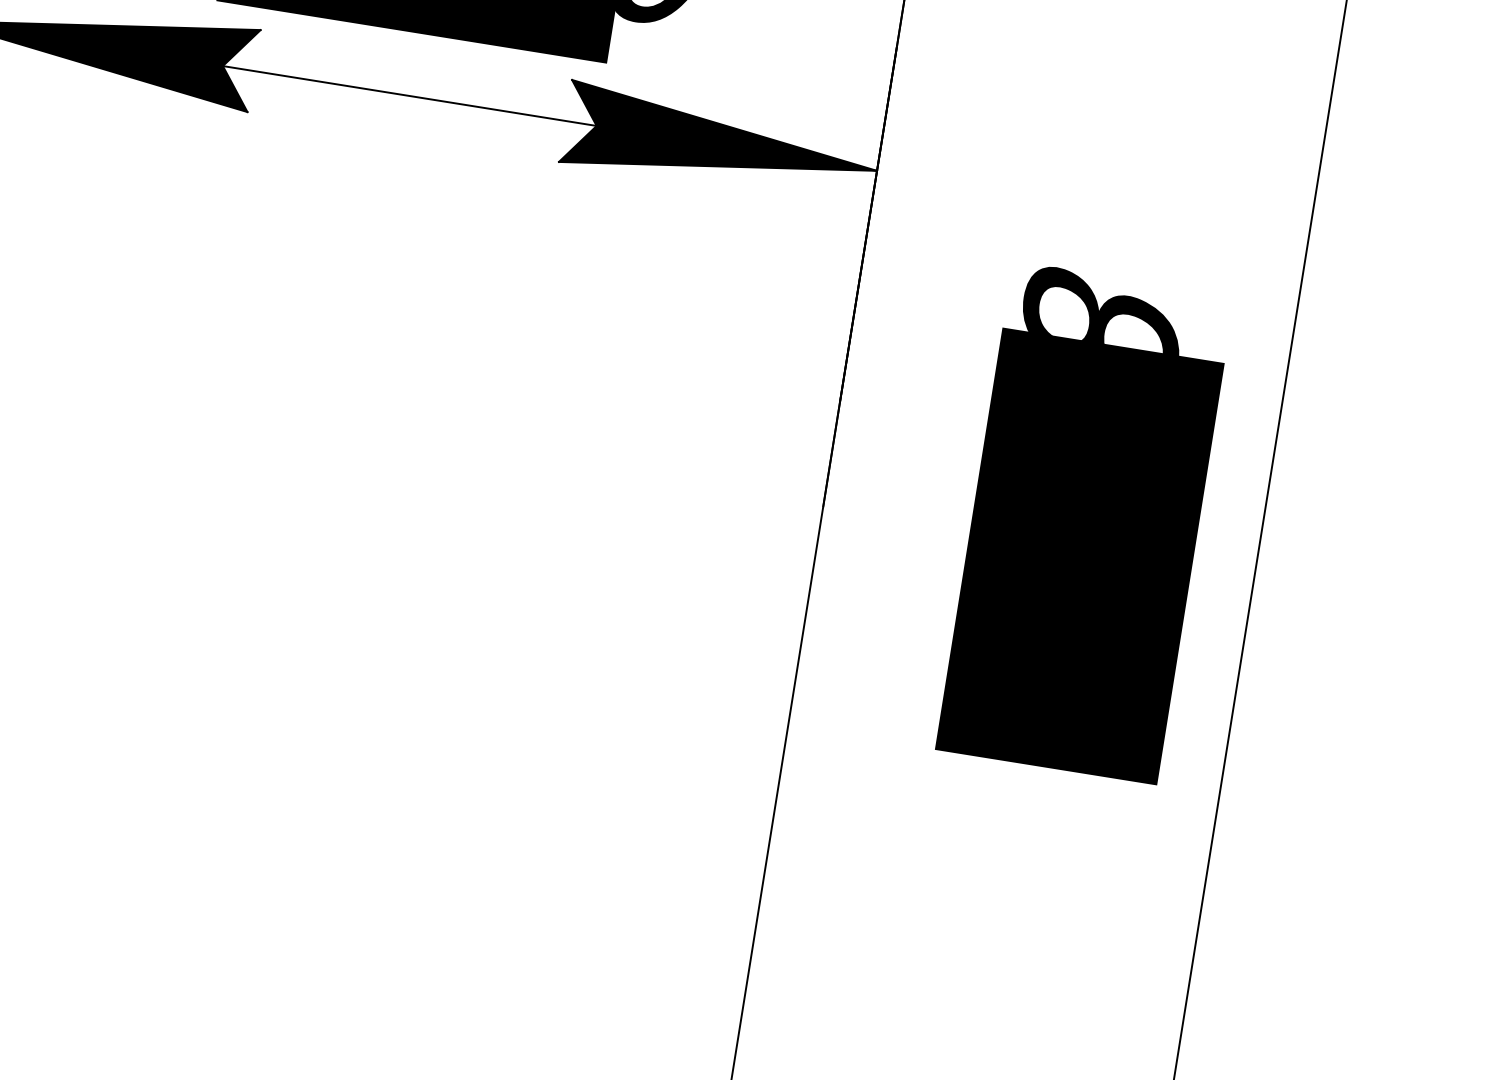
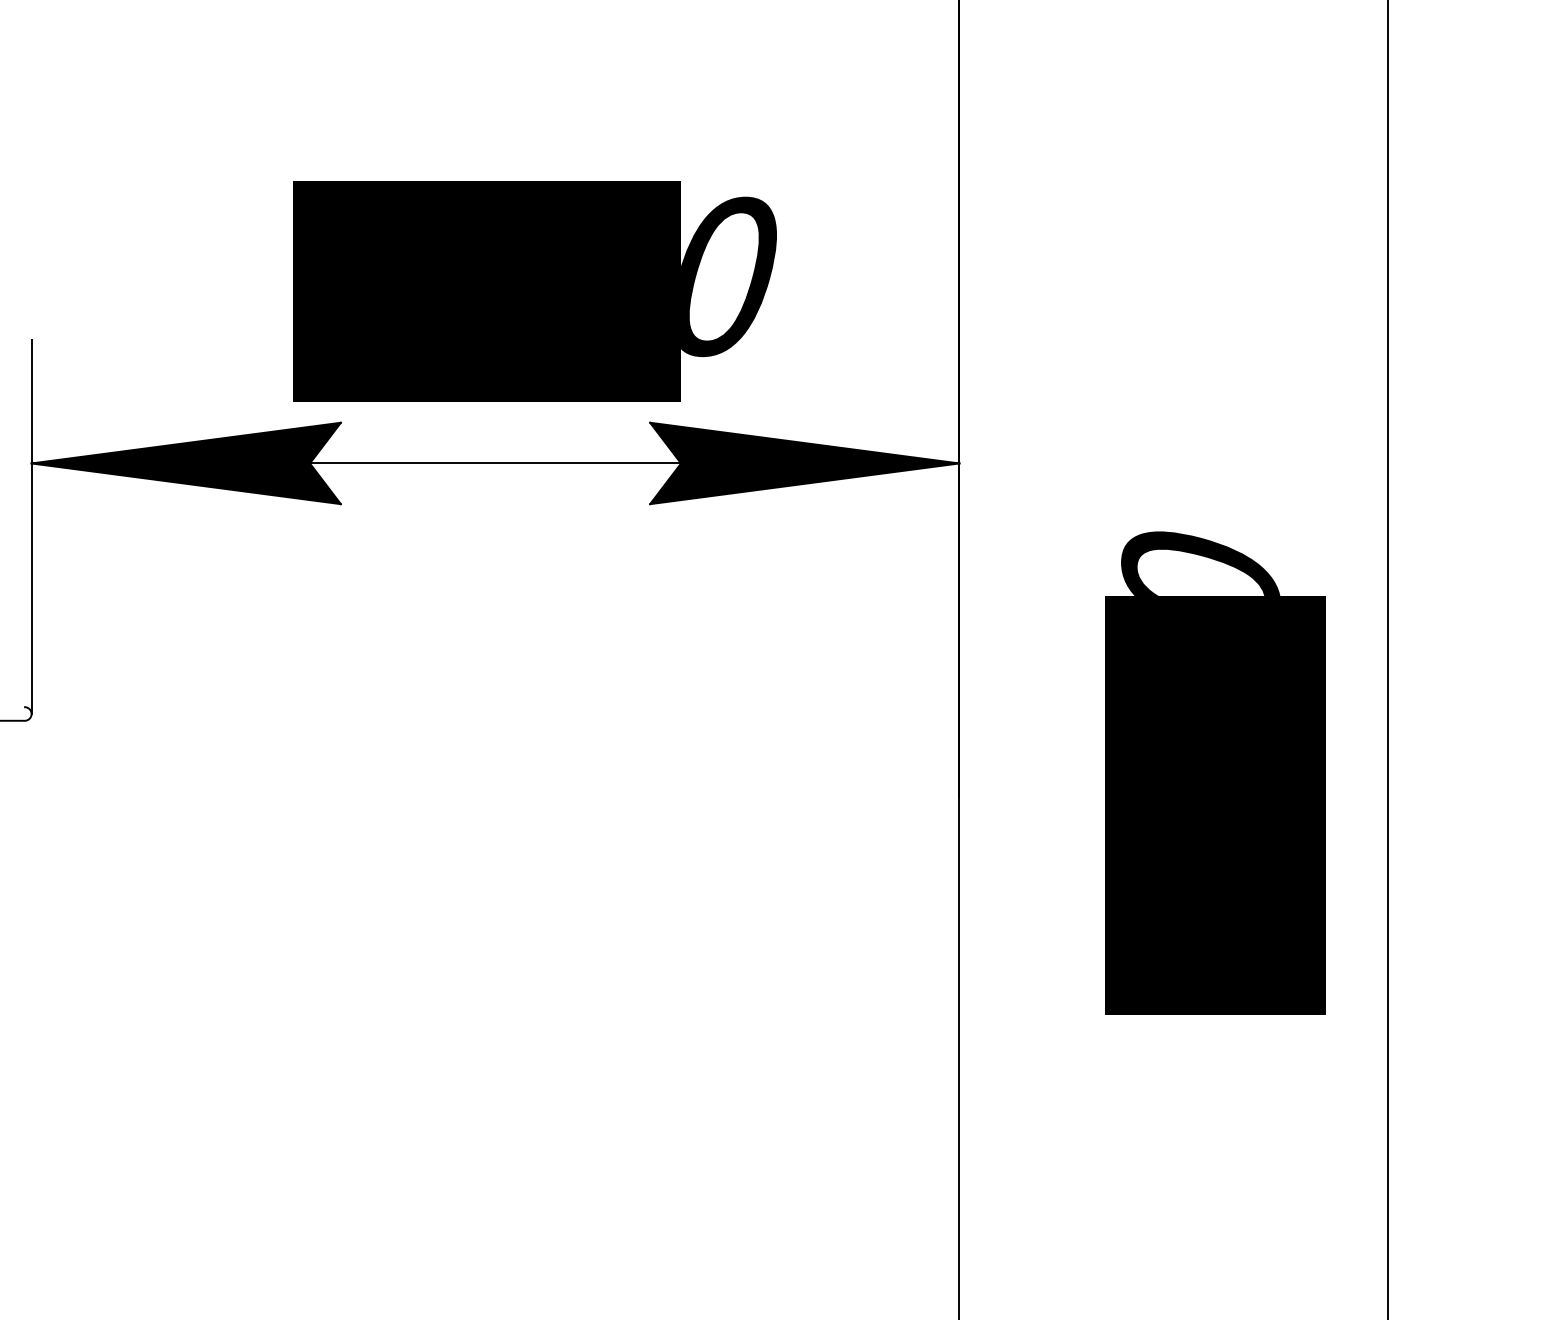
text: (1104, 308) -> (1200, 561), 4738 -> 5740

